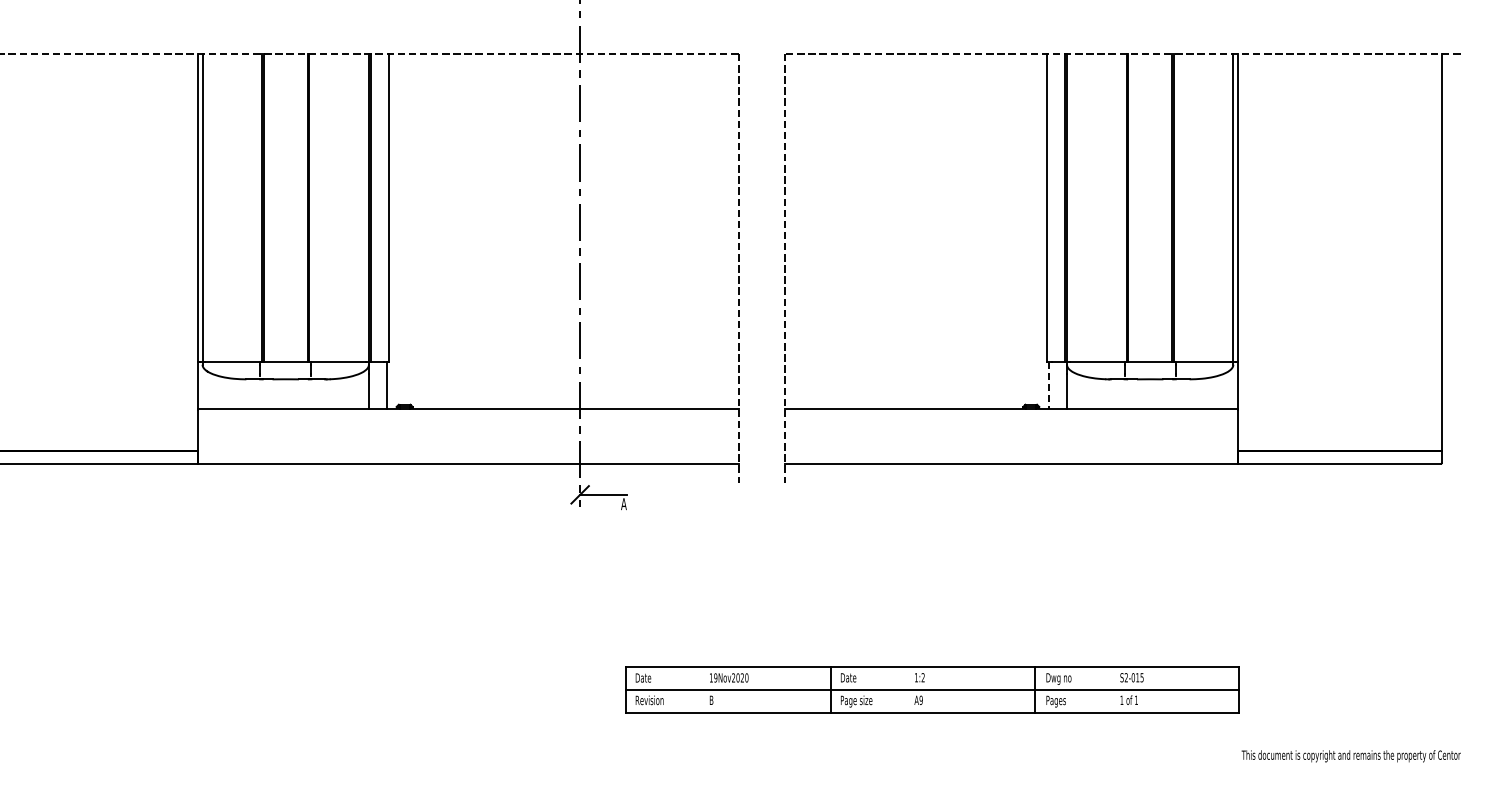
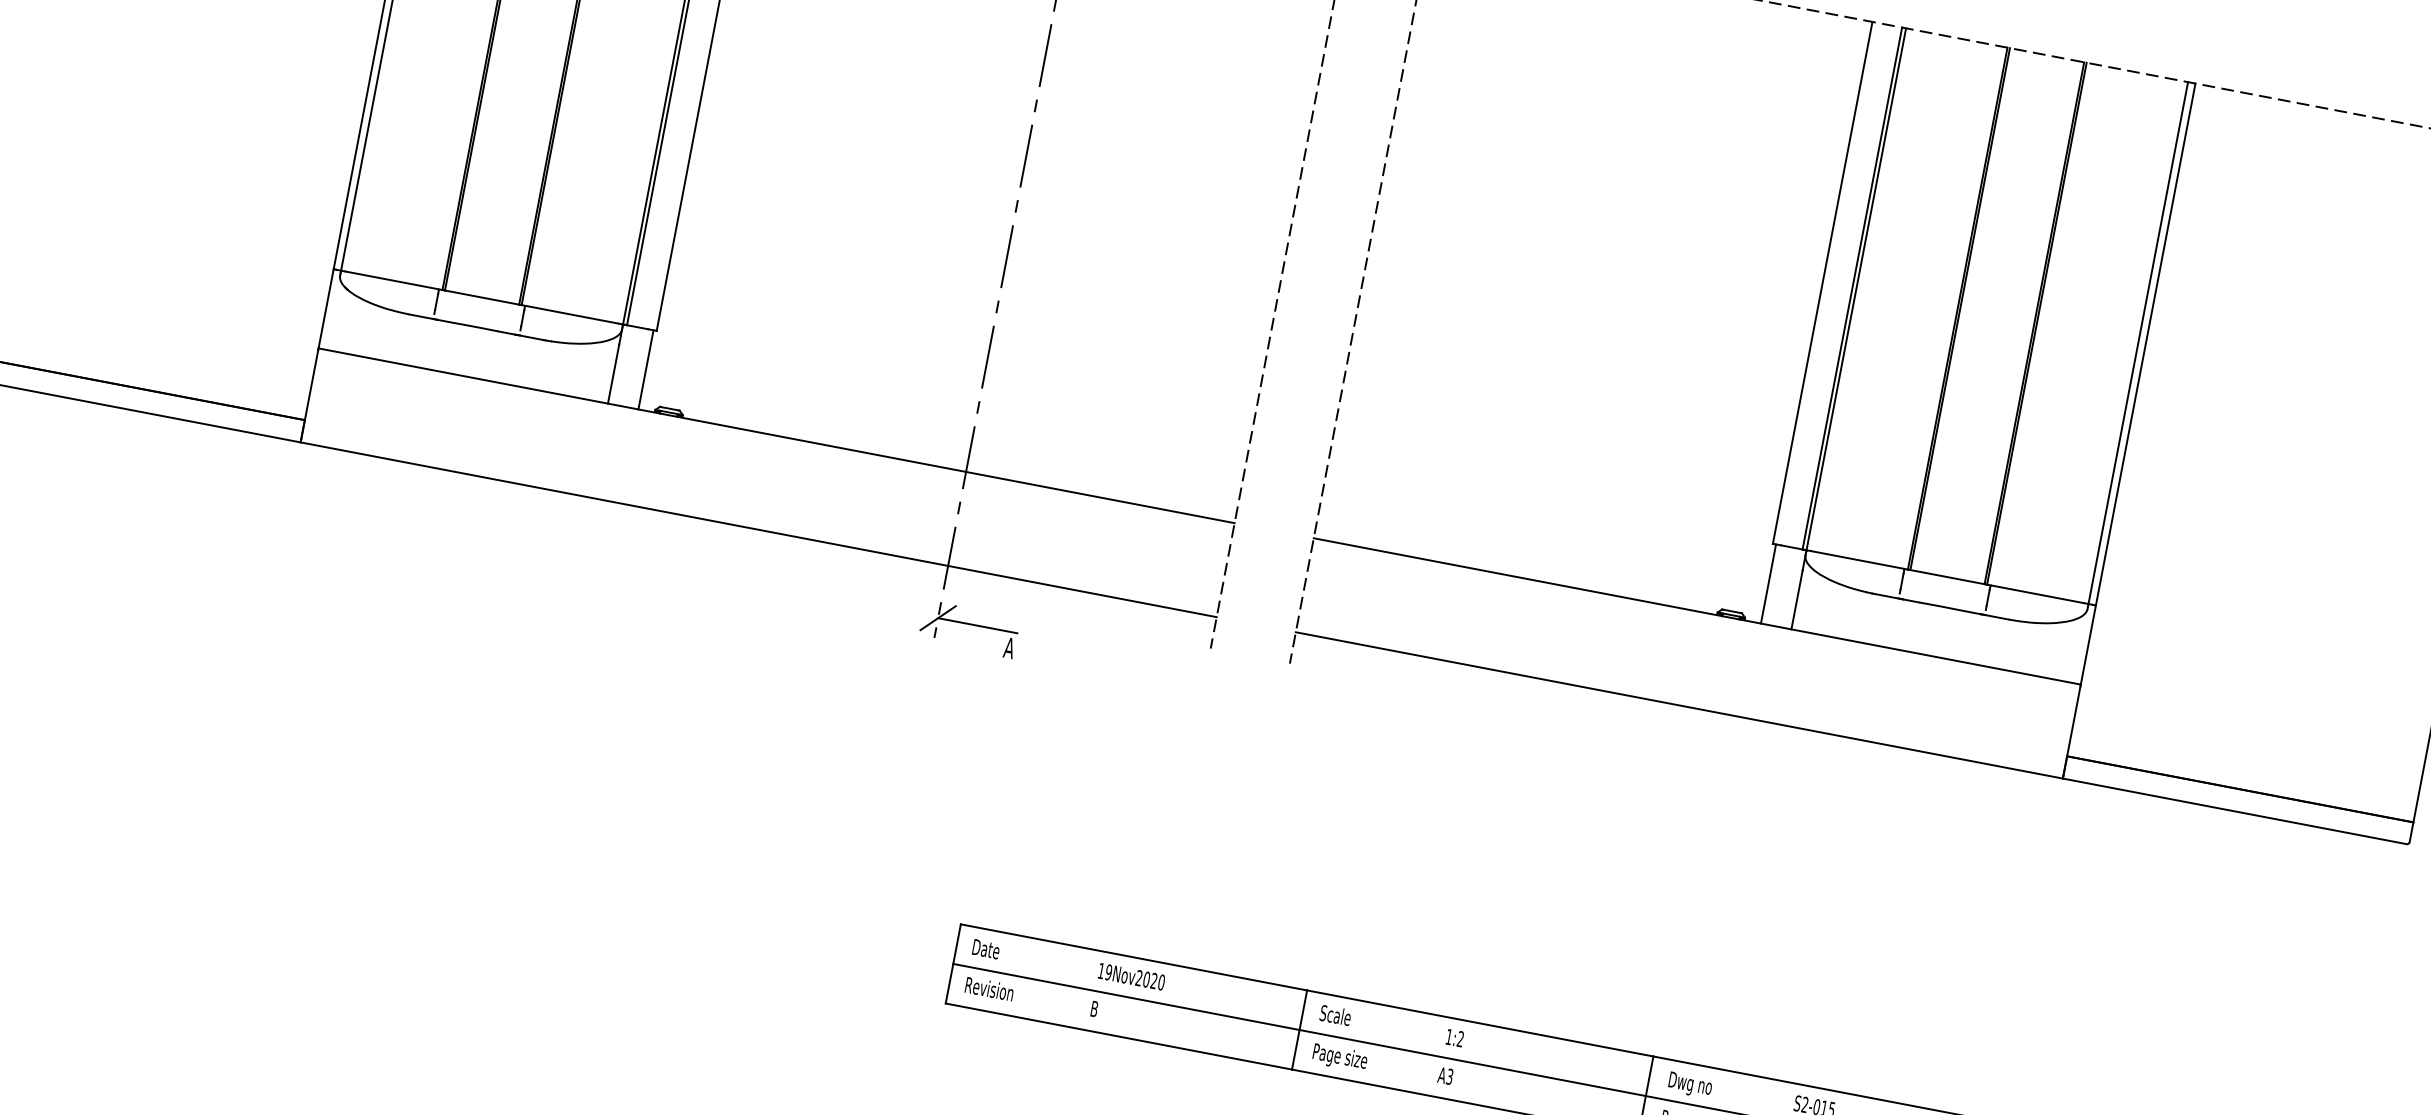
line: (1049, 385) -> (1769, 584), dashed -> solid
text: (849, 677) -> (1335, 1014), Date -> Scale
text: (920, 699) -> (1448, 1075), A9 -> A3

